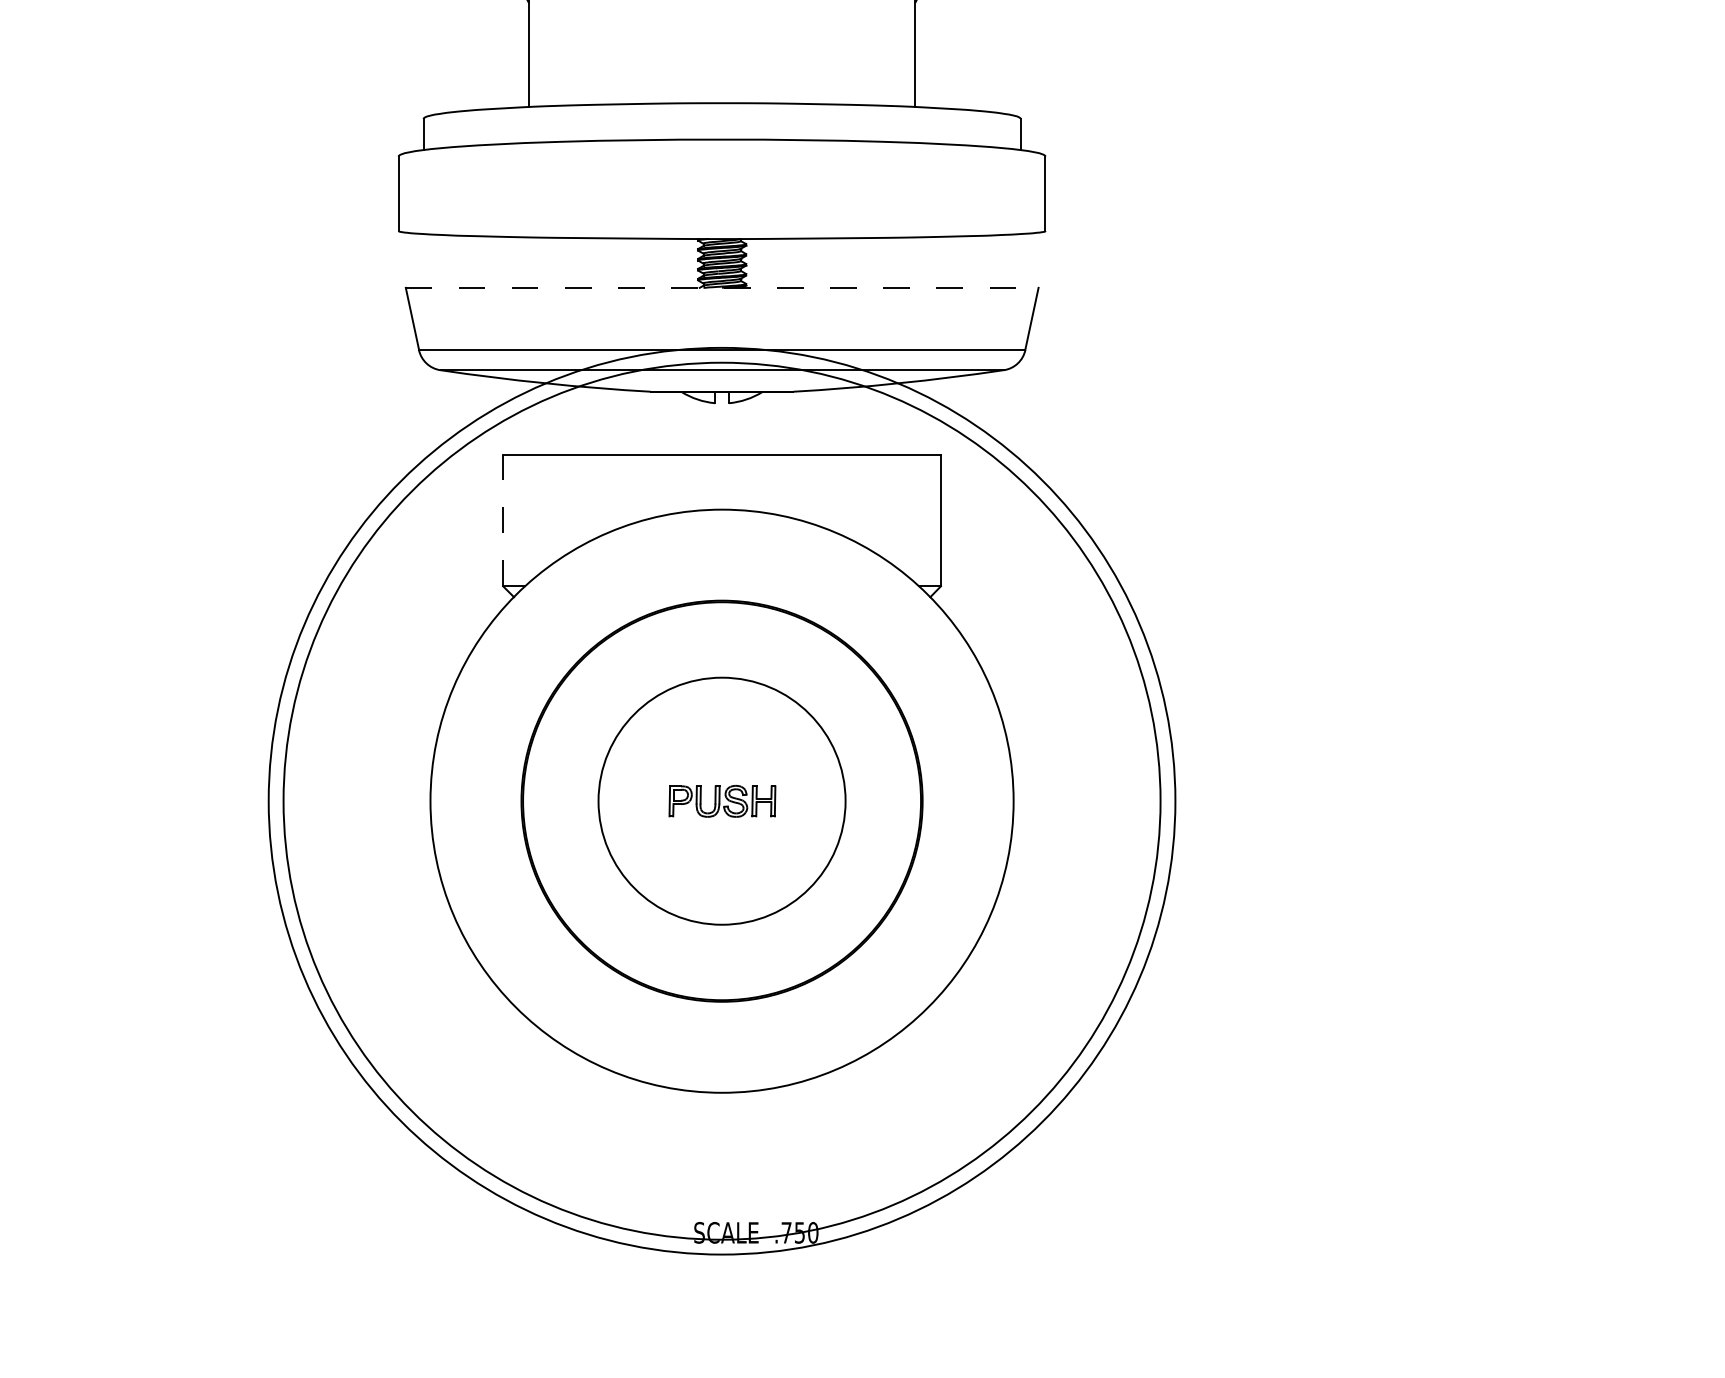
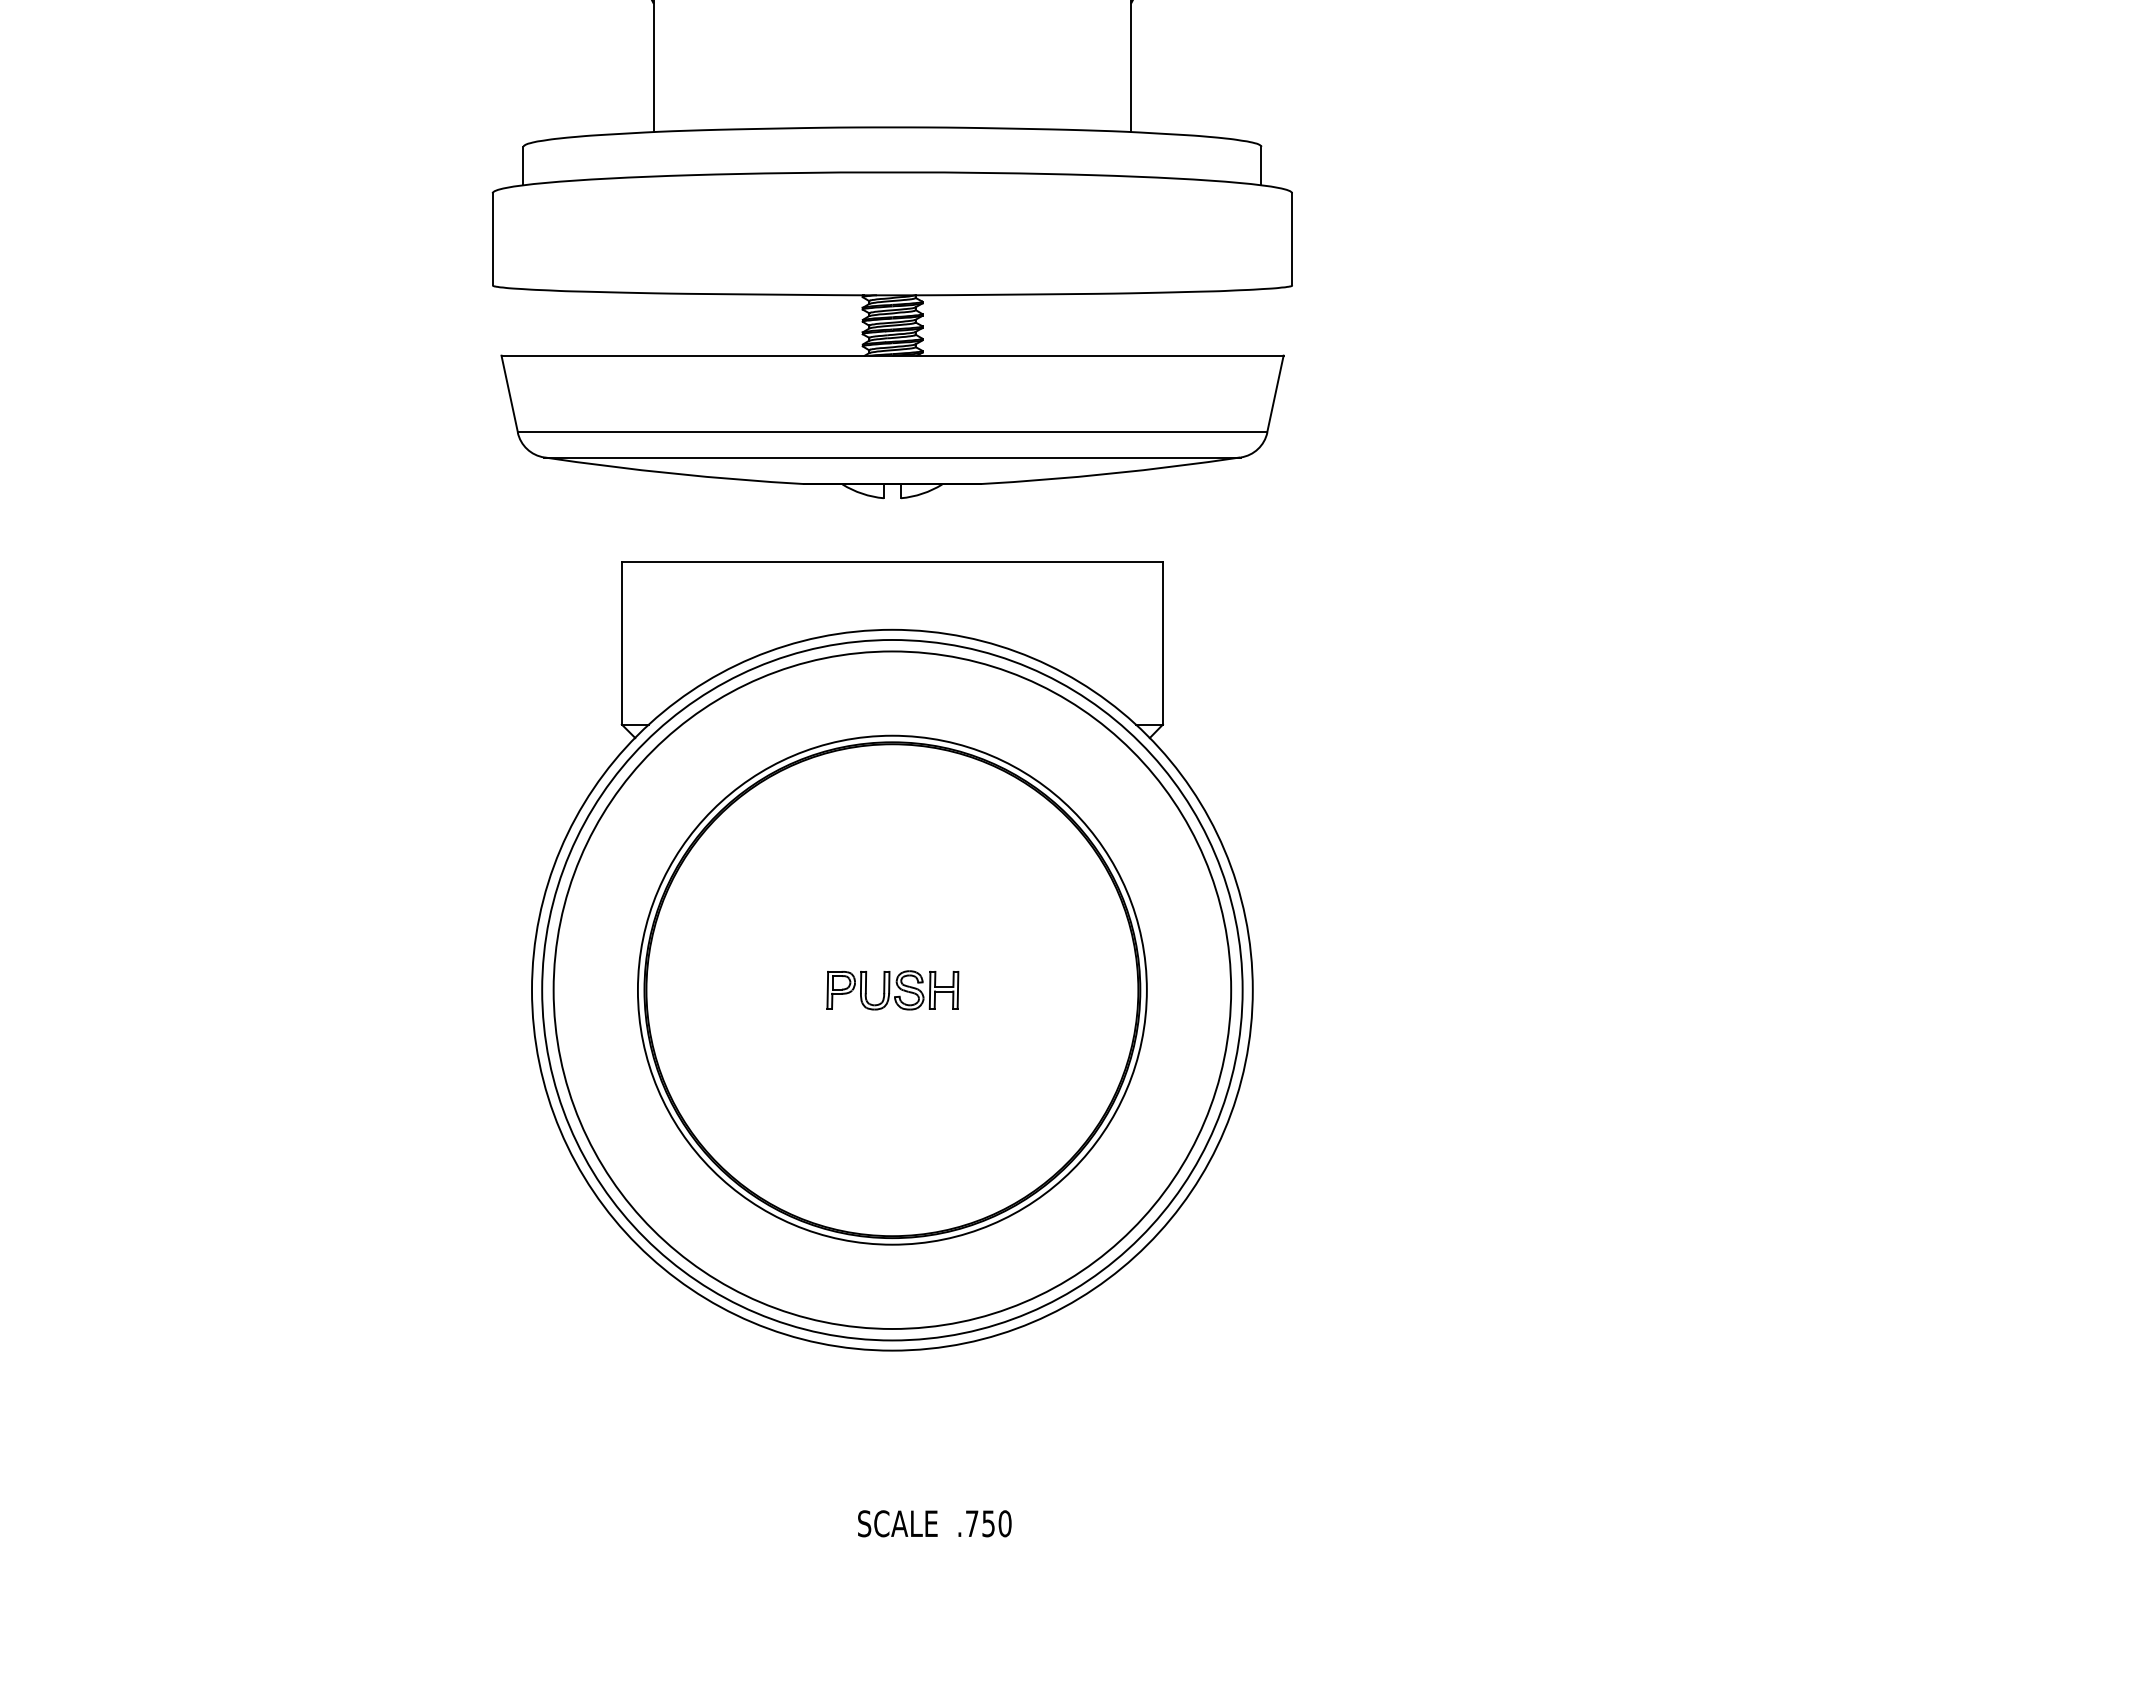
line: (722, 287) -> (893, 355), dashed -> solid
line: (502, 519) -> (621, 642), dashed -> solid
circle: (721, 800) -> (891, 989), size x1.67
circle: (722, 800) -> (892, 989), size x0.62
circle: (722, 800) -> (892, 989), size x0.62

